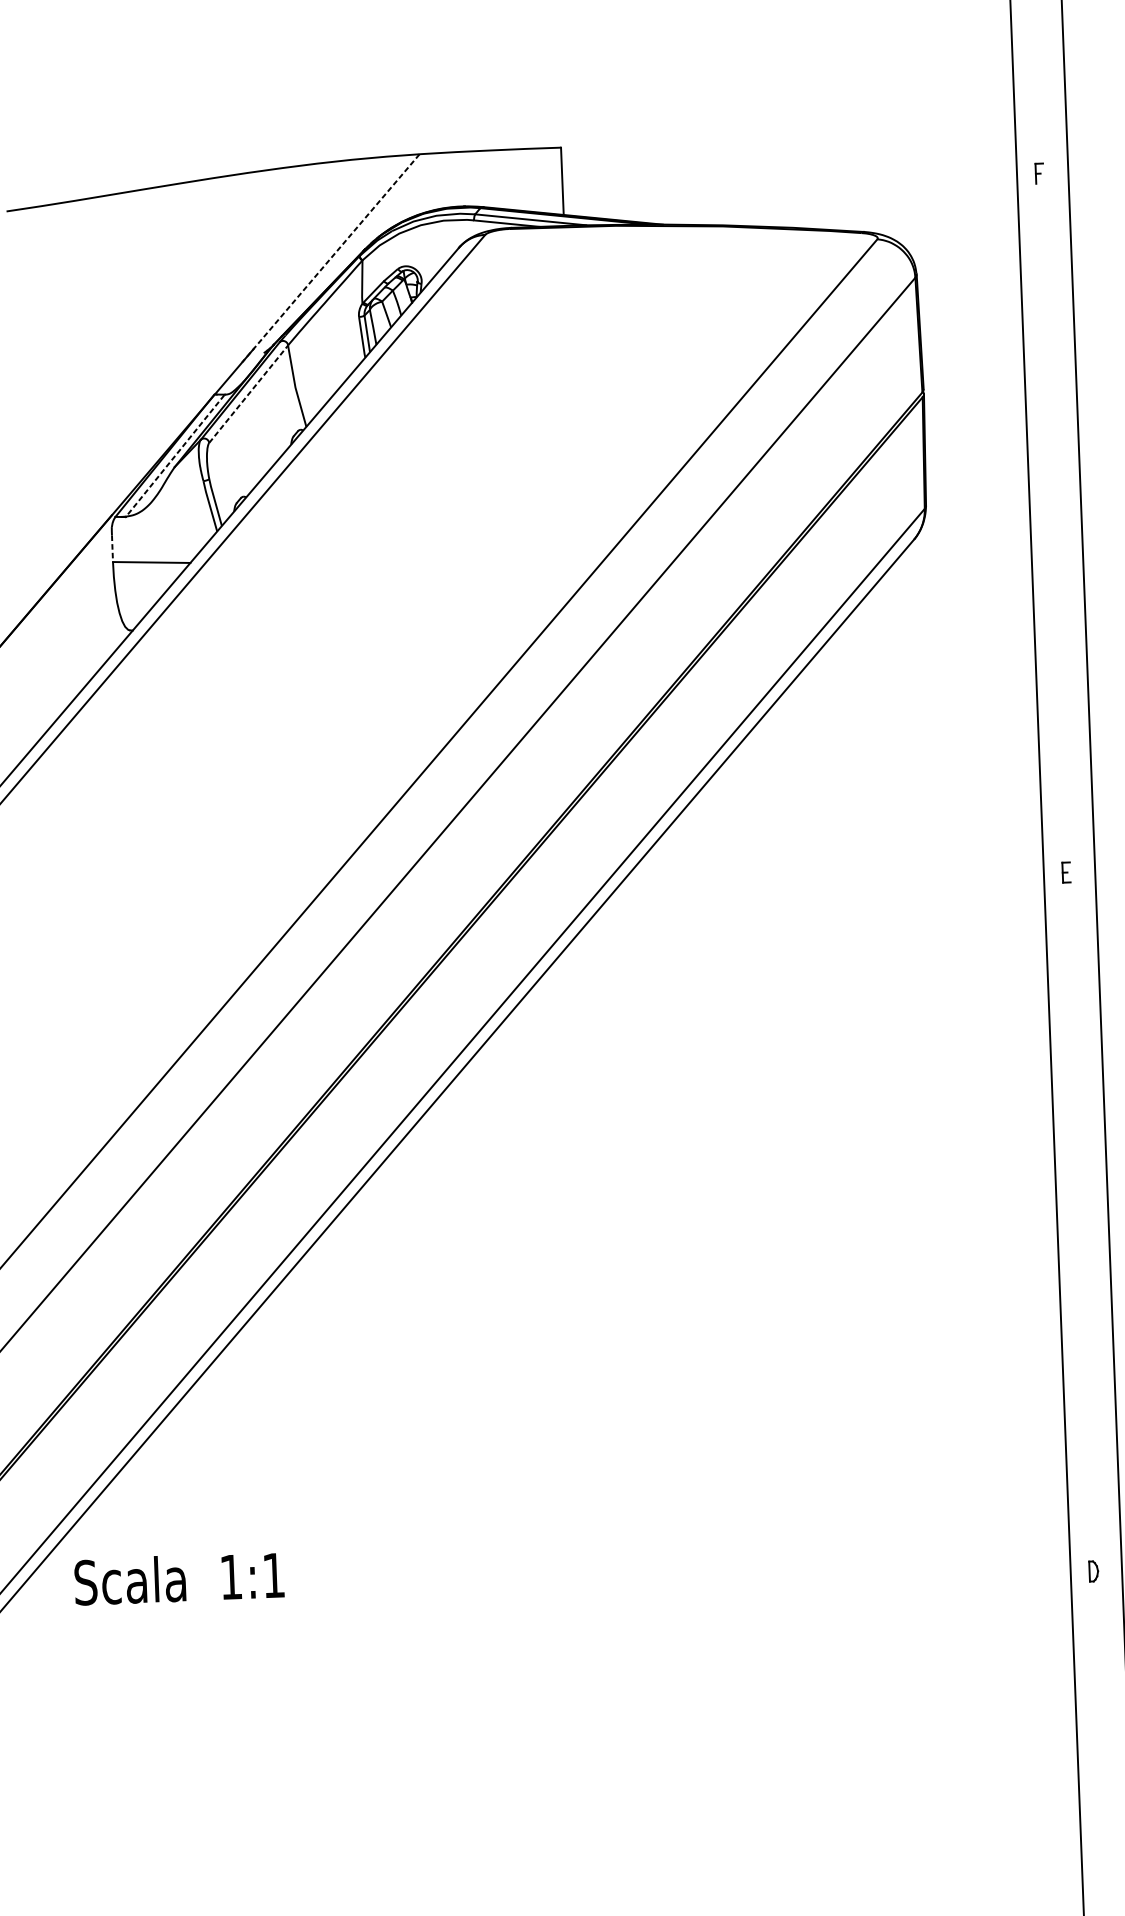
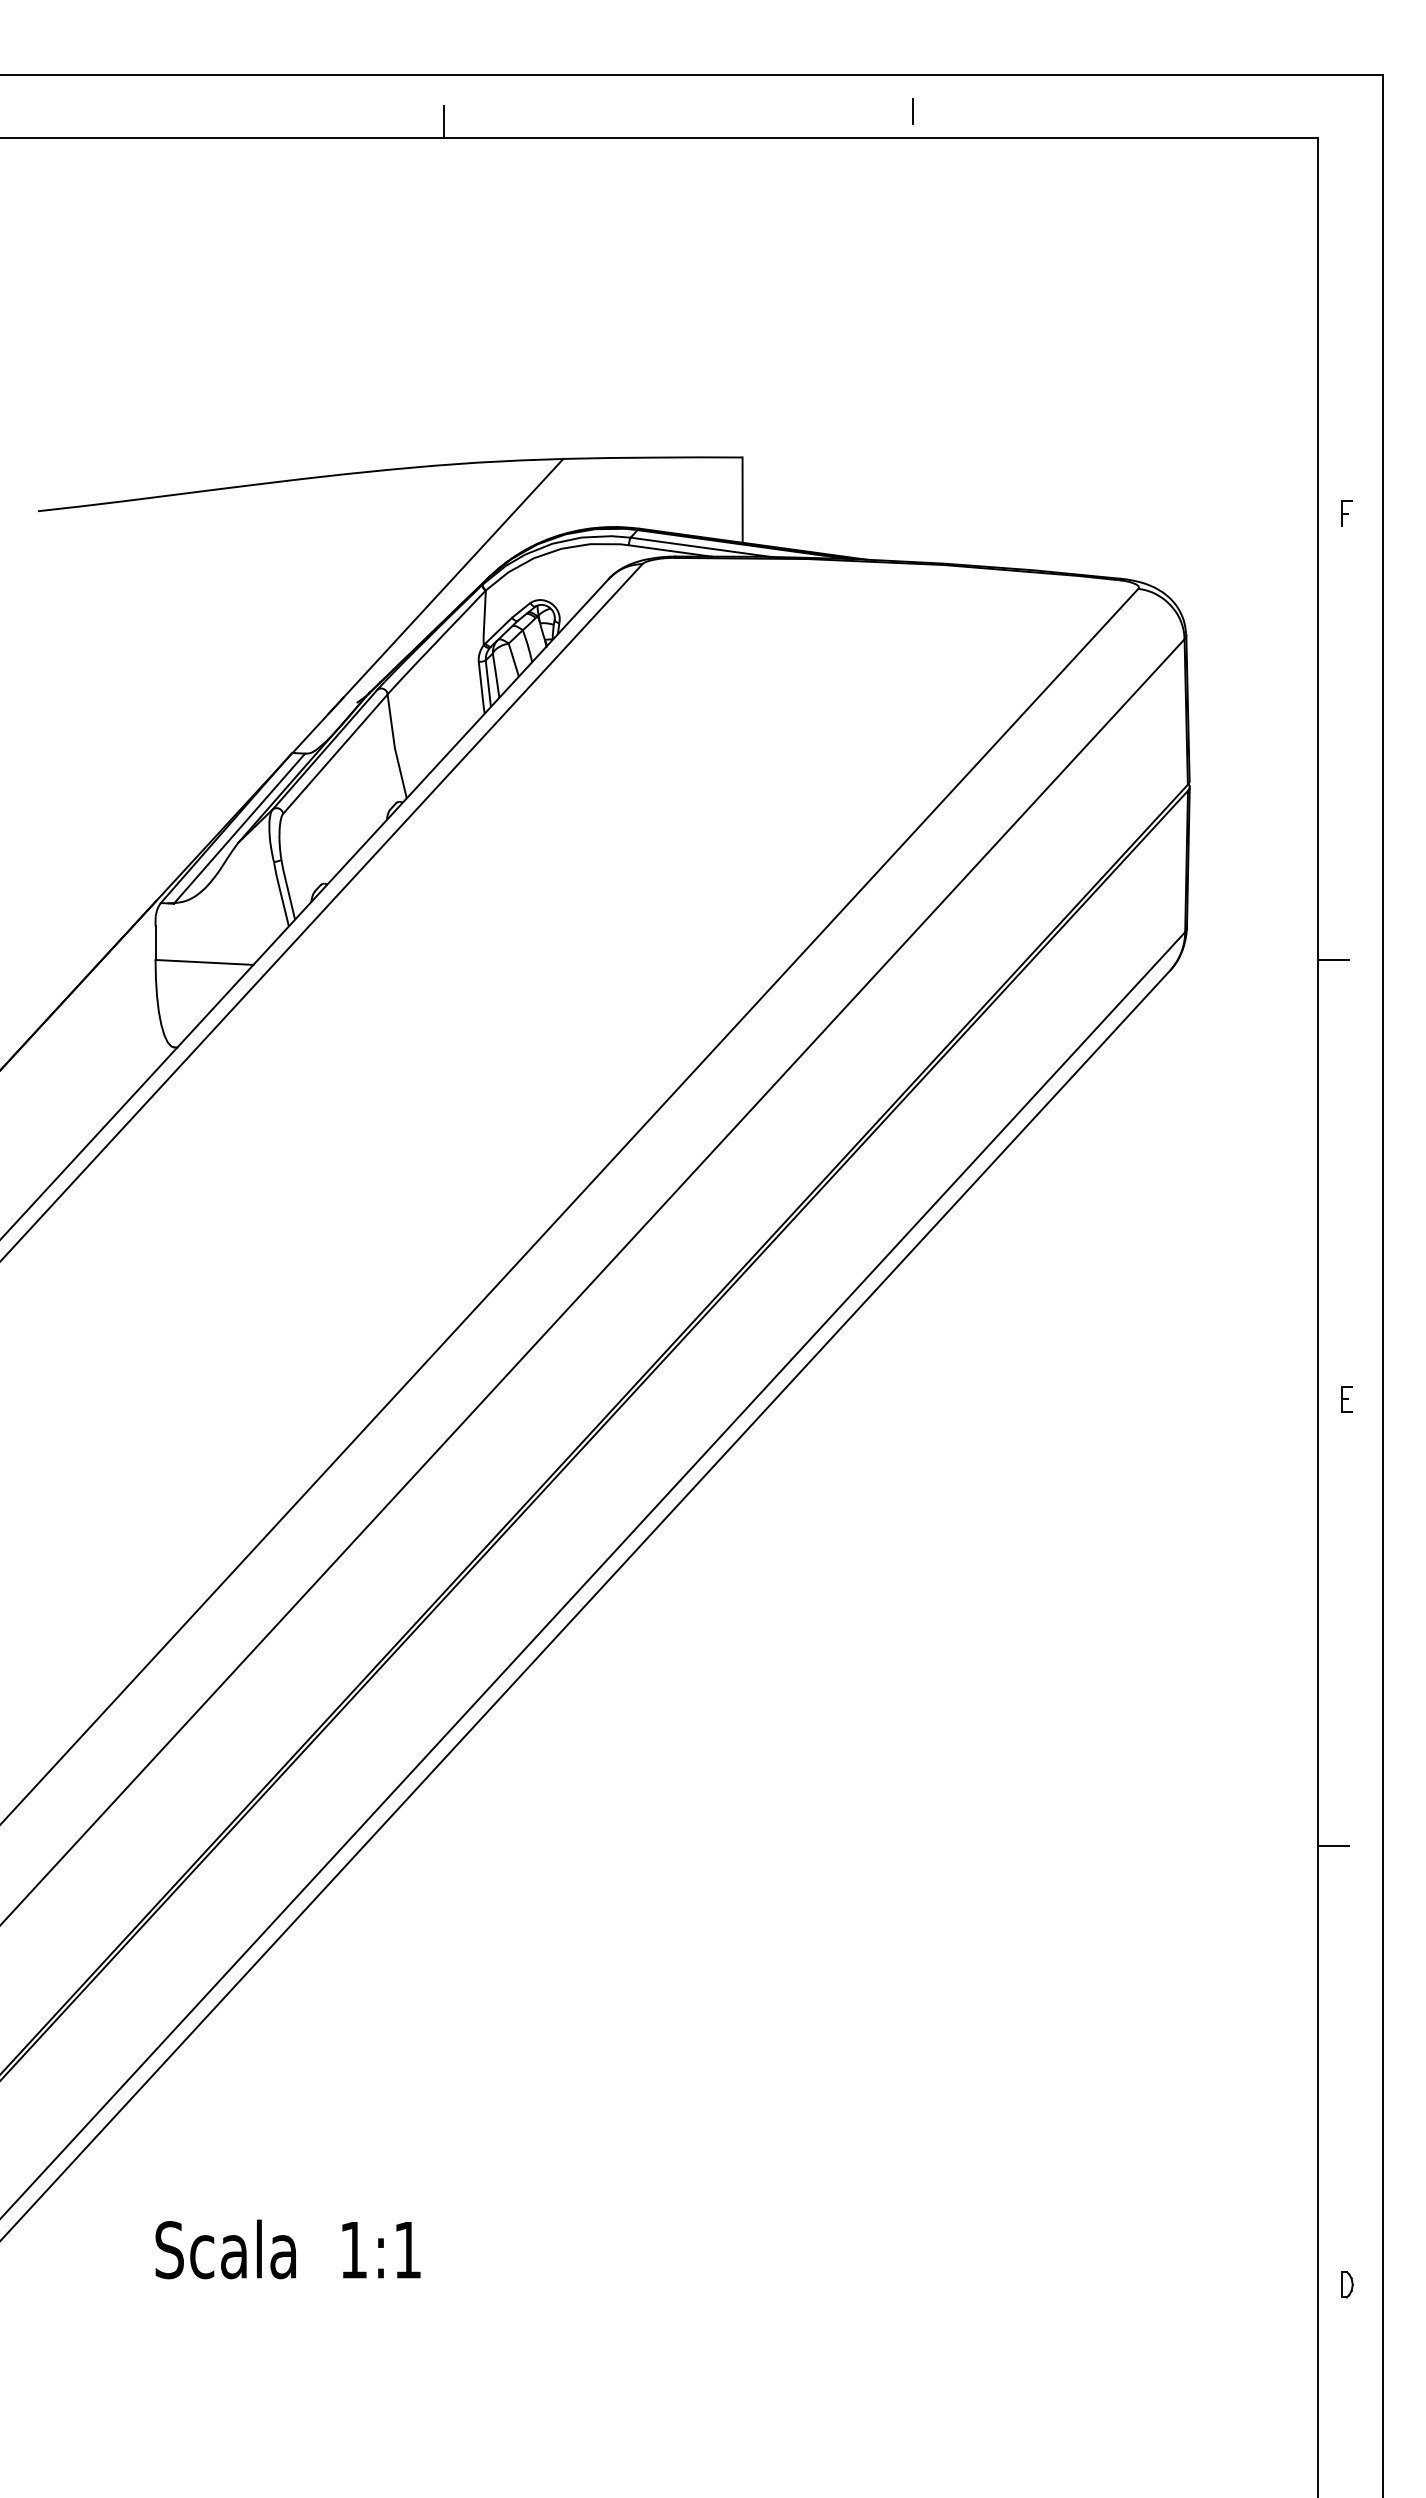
line: (330, 258) -> (445, 586), dashed -> solid
line: (248, 393) -> (335, 753), dashed -> solid
line: (174, 456) -> (238, 829), dashed -> solid
line: (1042, 526) -> (1333, 960), added
line: (112, 549) -> (155, 943), dashed -> solid
line: (1069, 1225) -> (1333, 1846), added
text: (178, 1578) -> (287, 2249), moved

